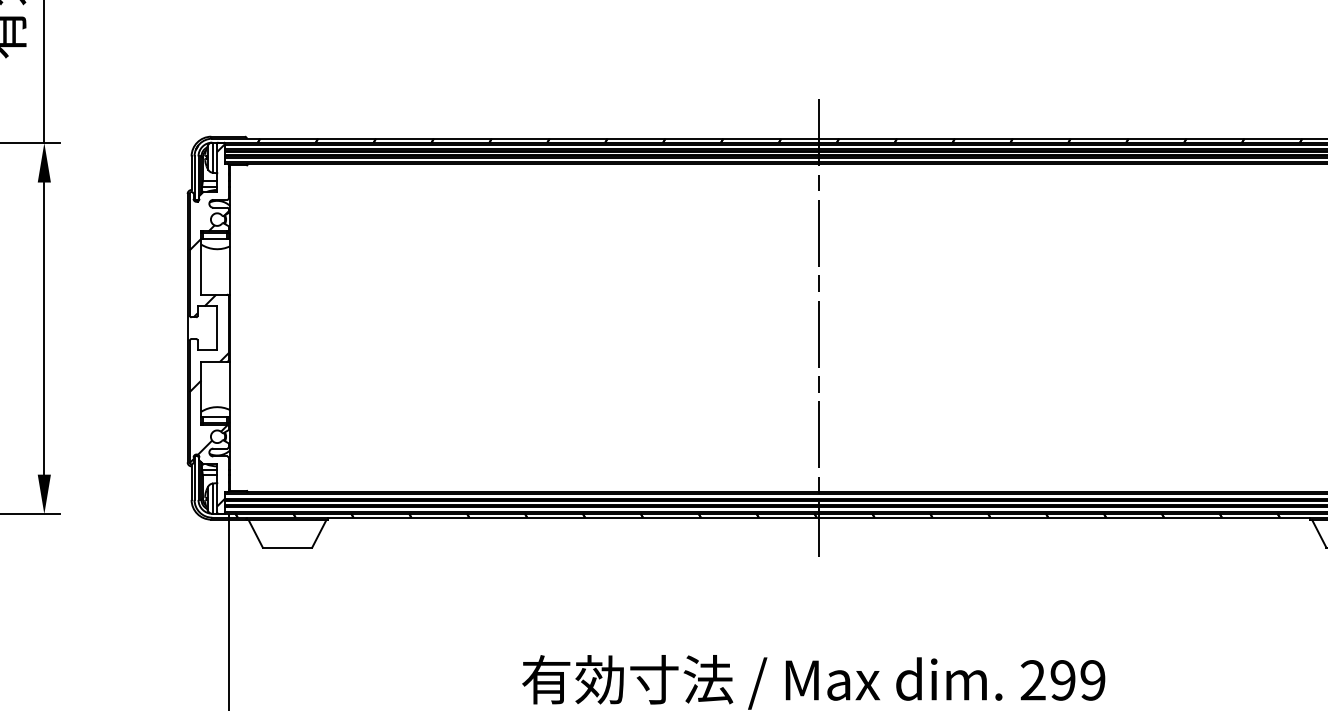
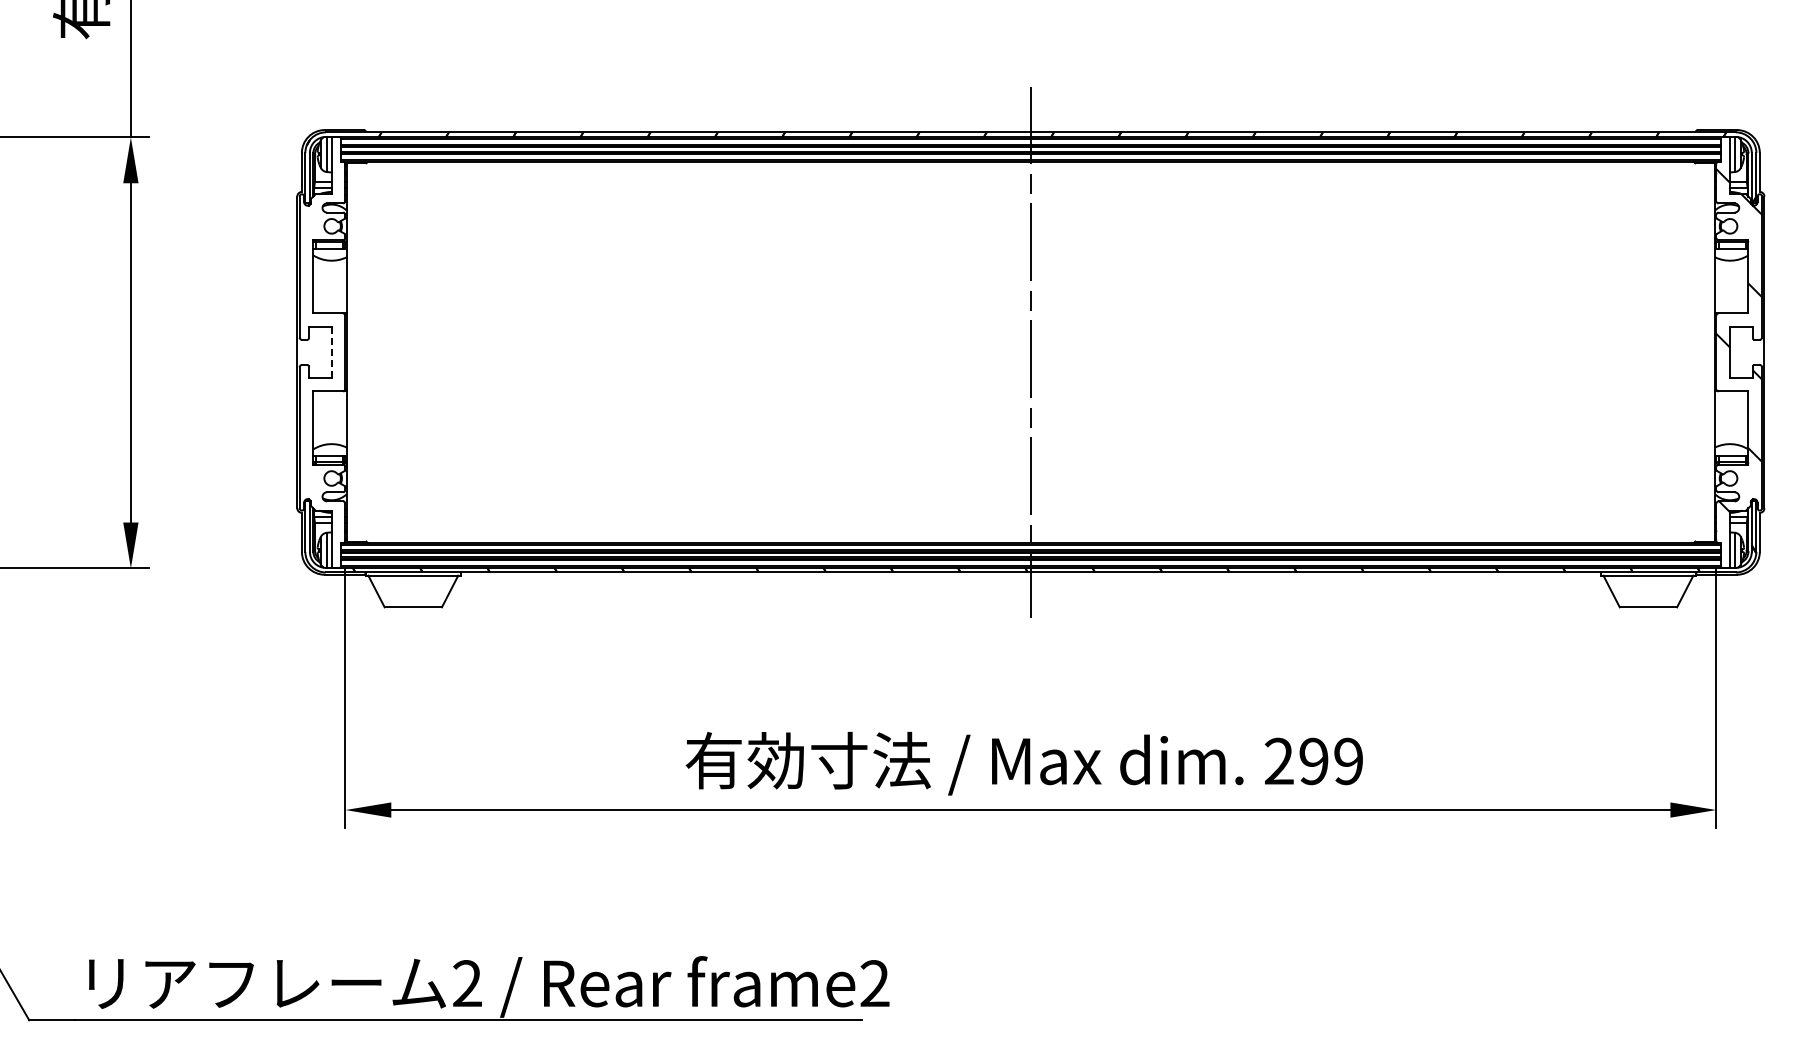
hatch: (209, 324) -> (322, 348), removed
line: (217, 328) -> (331, 352), solid -> dashed

